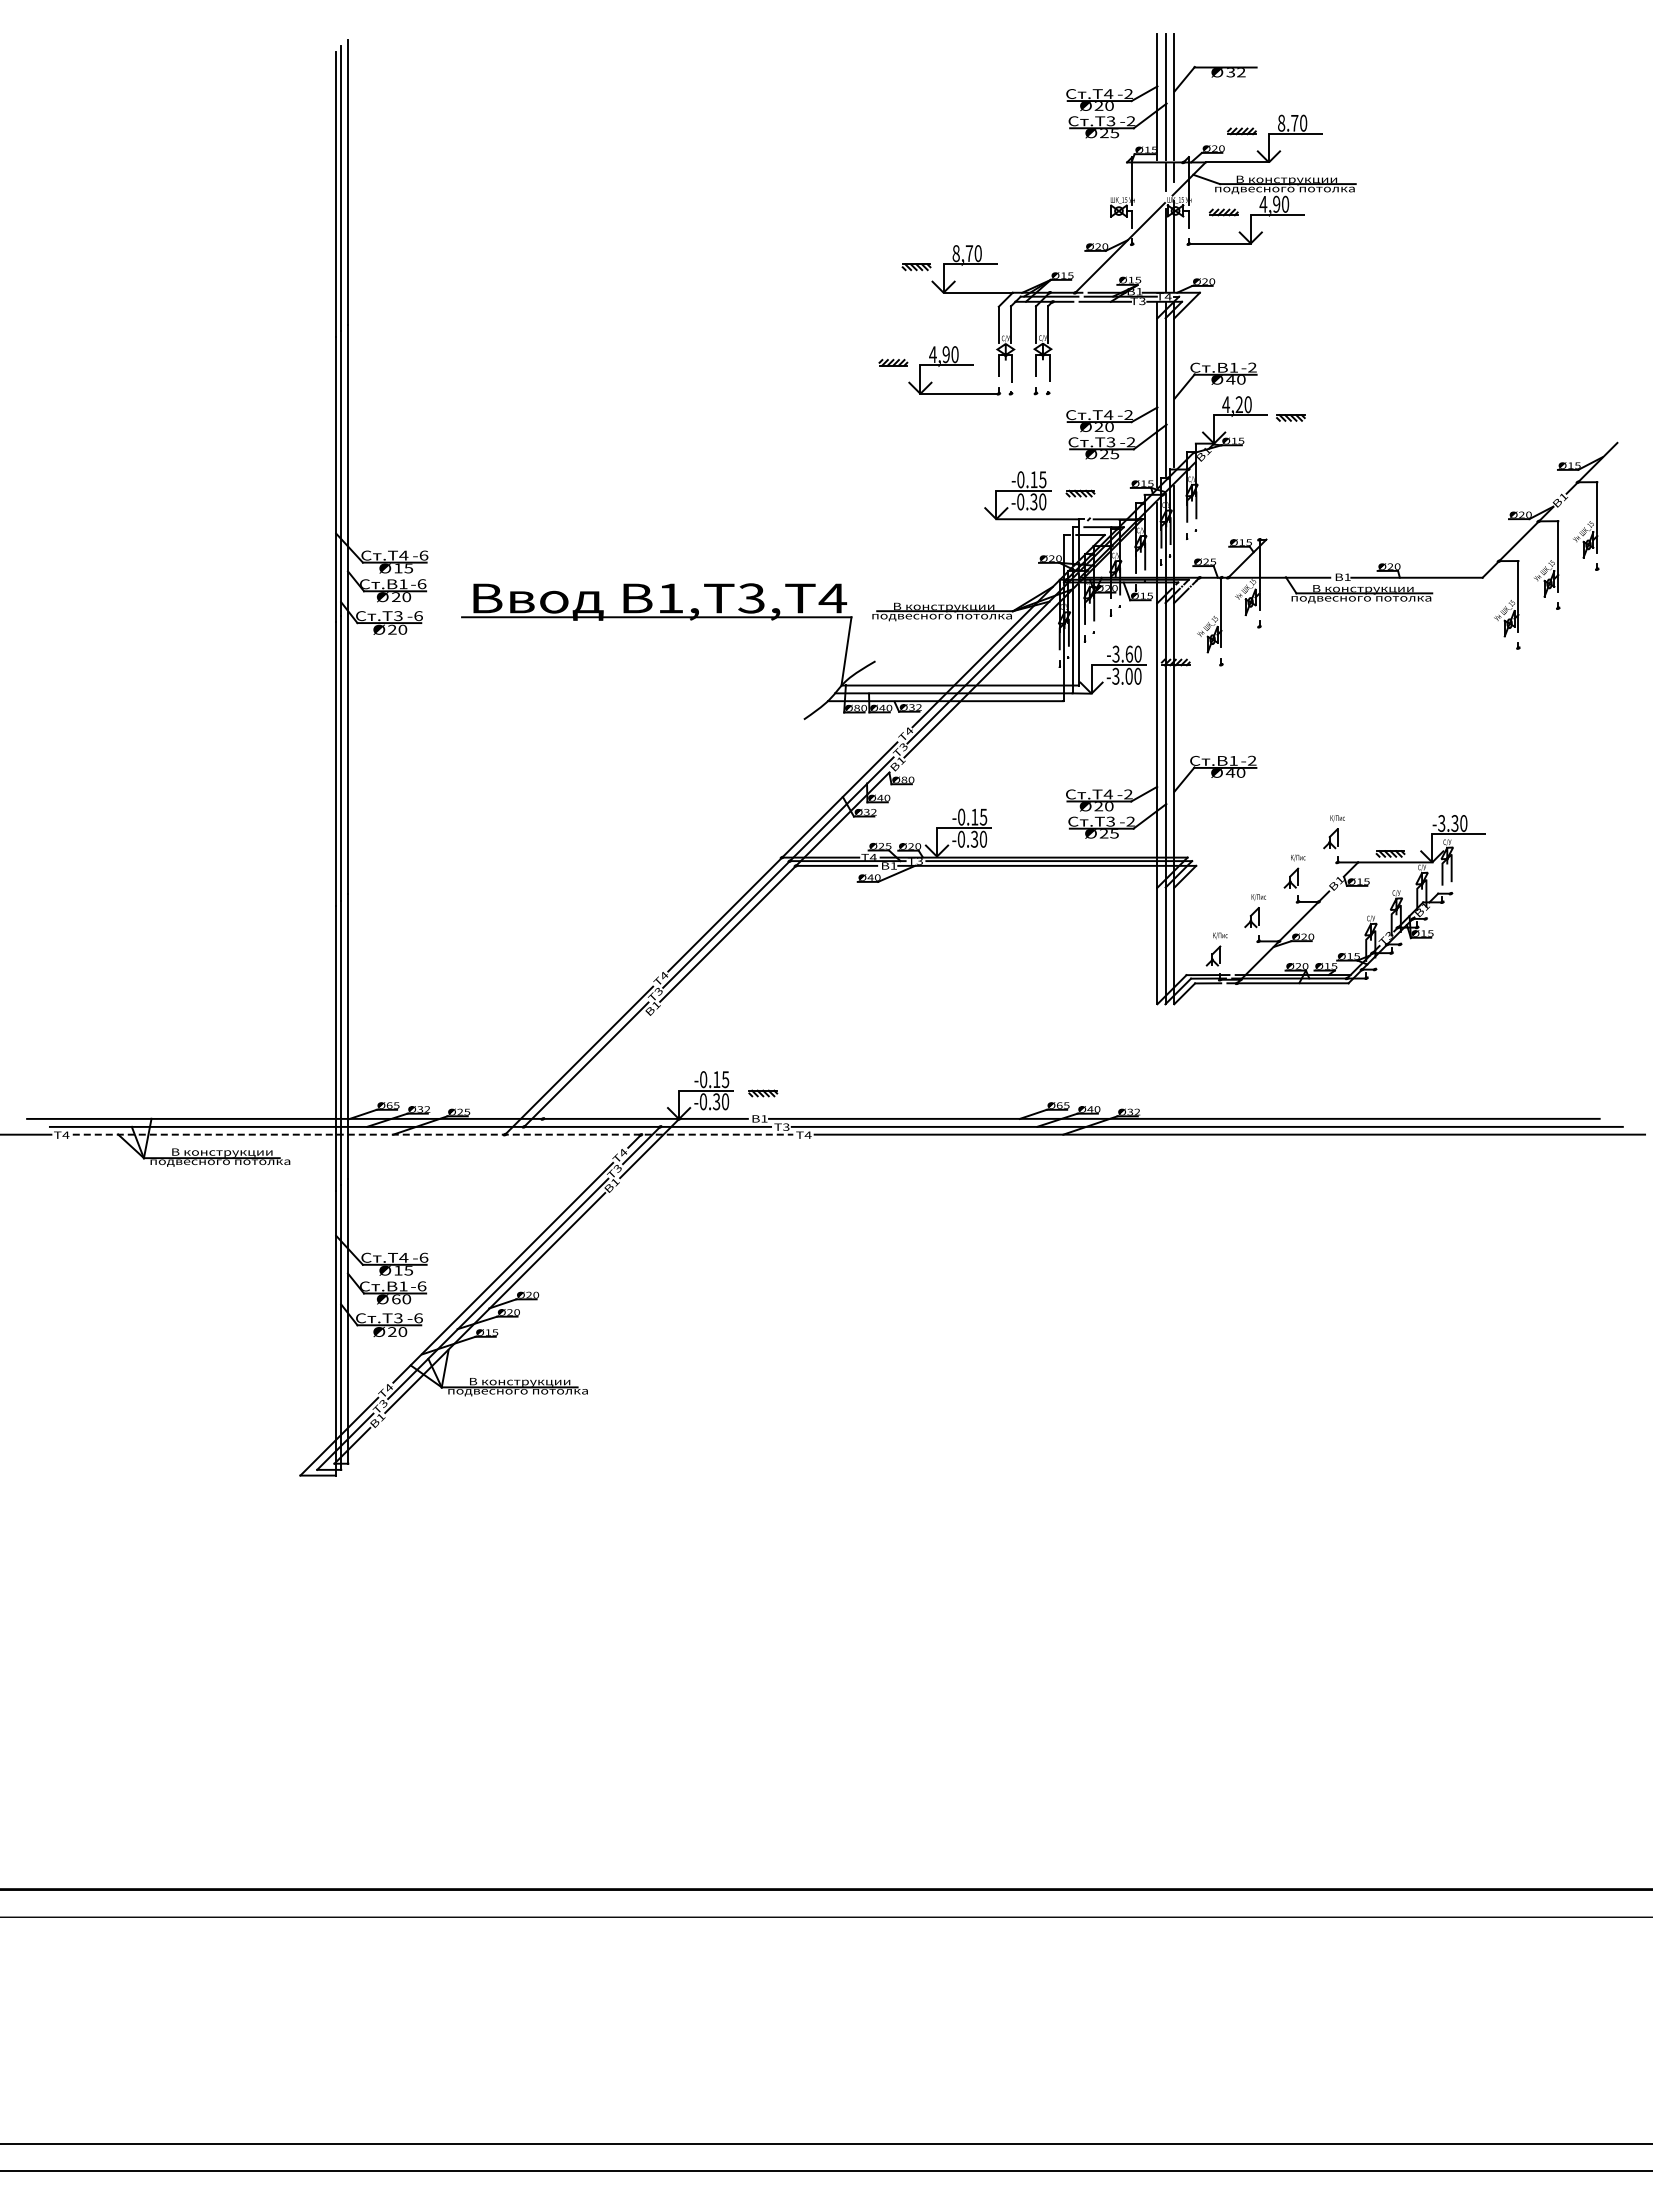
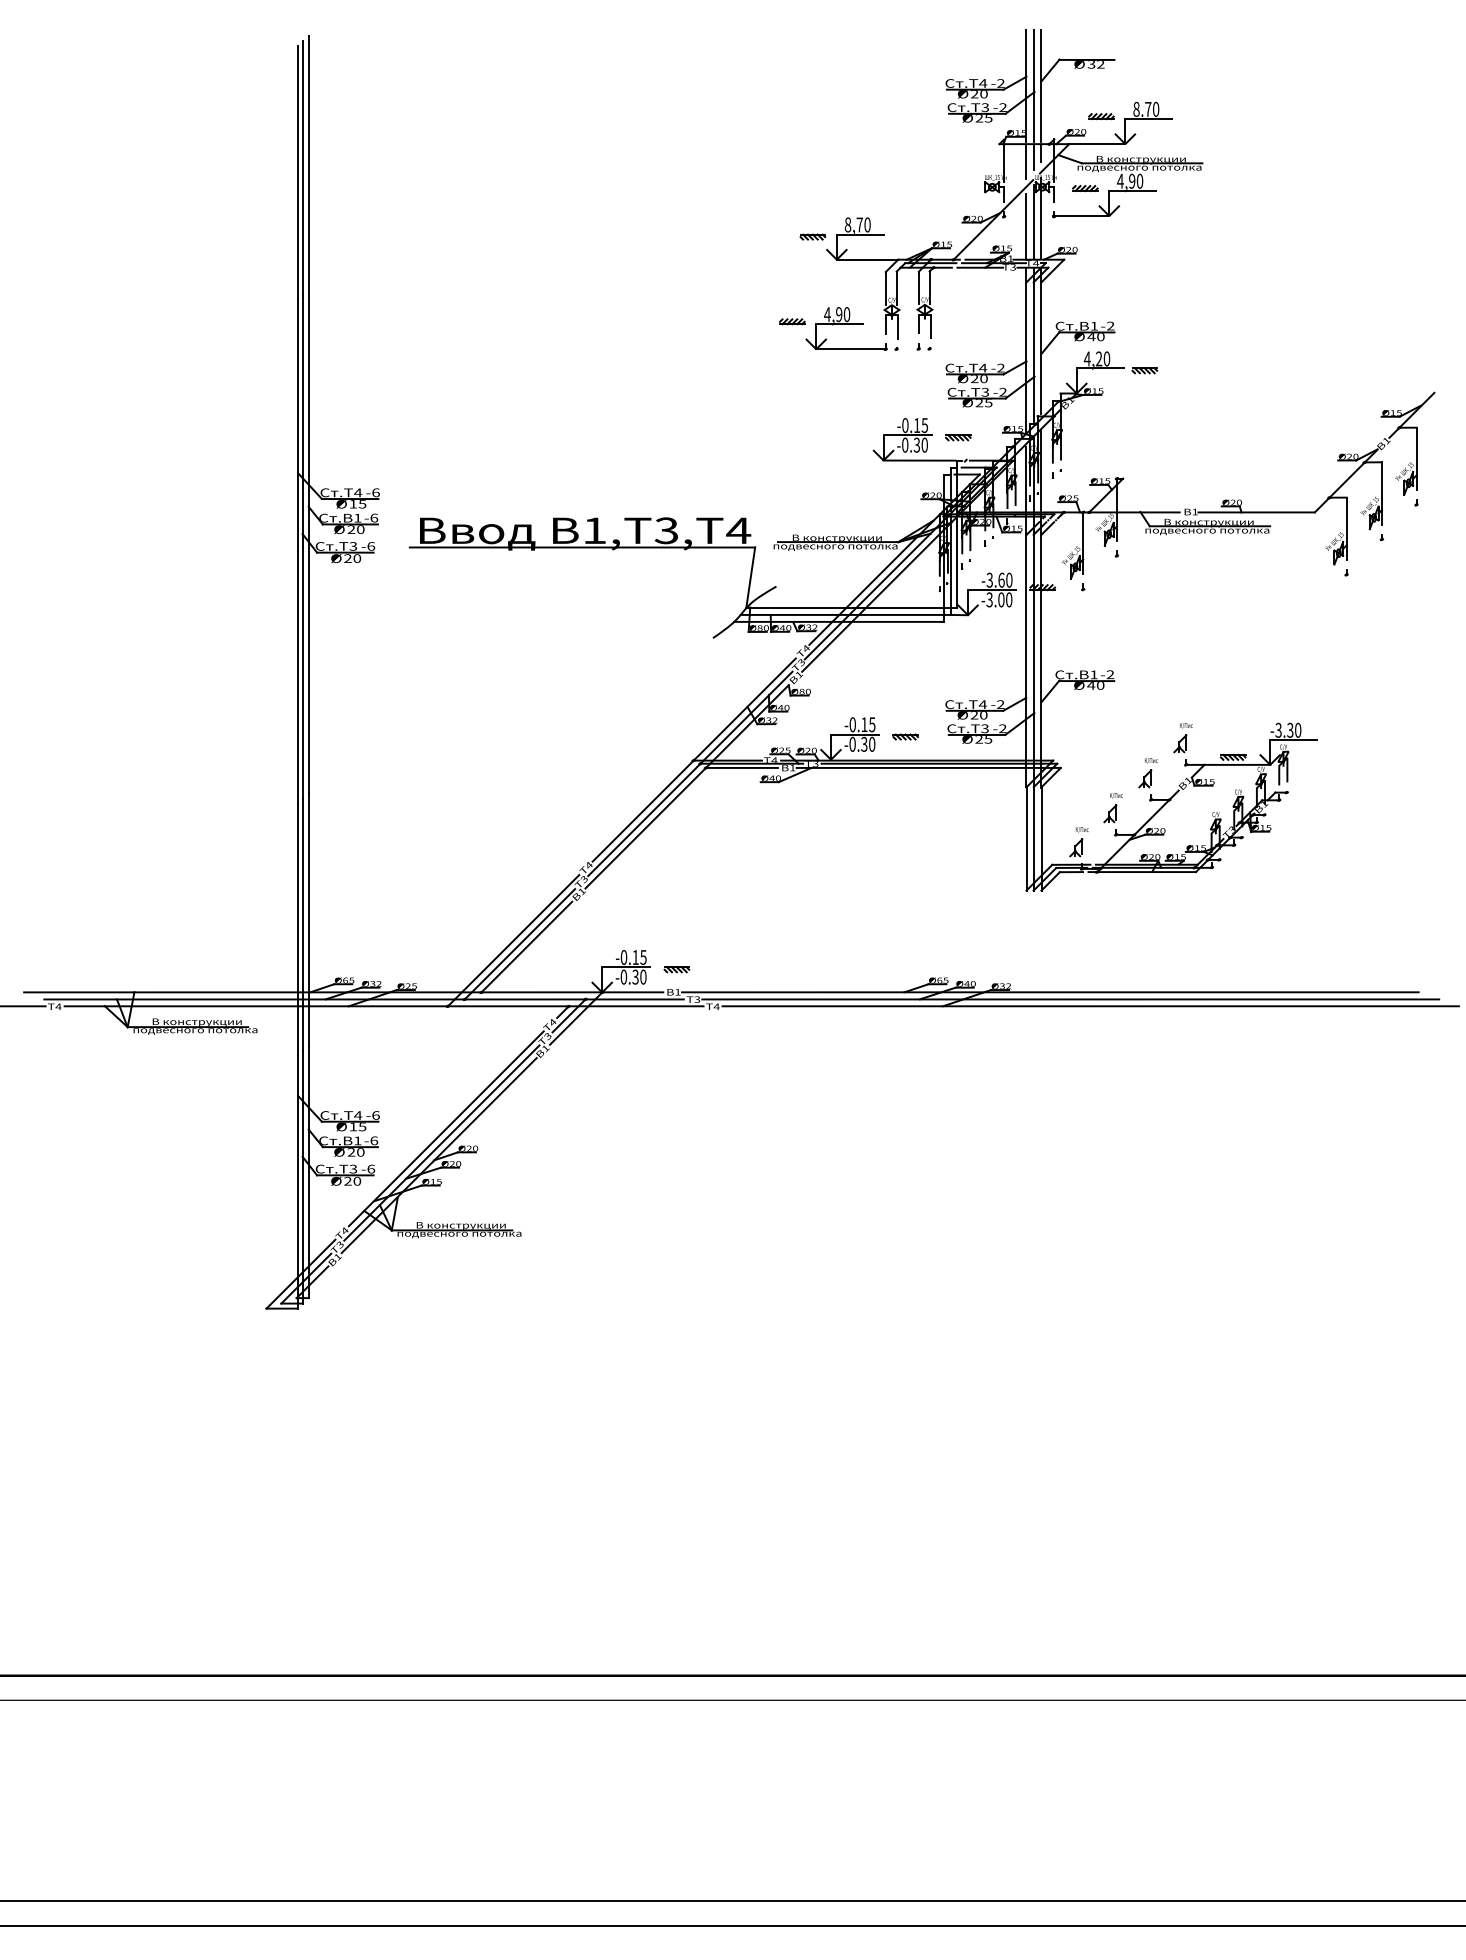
line: (1157, 183) -> (1026, 162), added
line: (1157, 254) -> (1026, 225), added
part: (1021, 830) -> (905, 736), added
line: (593, 1067) -> (526, 946), added
line: (433, 1134) -> (384, 1006), dashed -> solid
text: (396, 1299) -> (351, 1152), 60 -> 20

